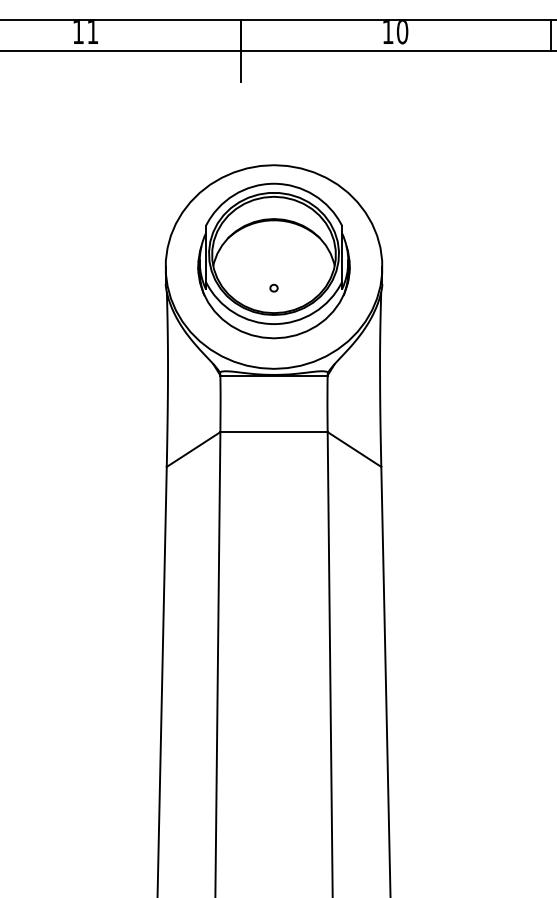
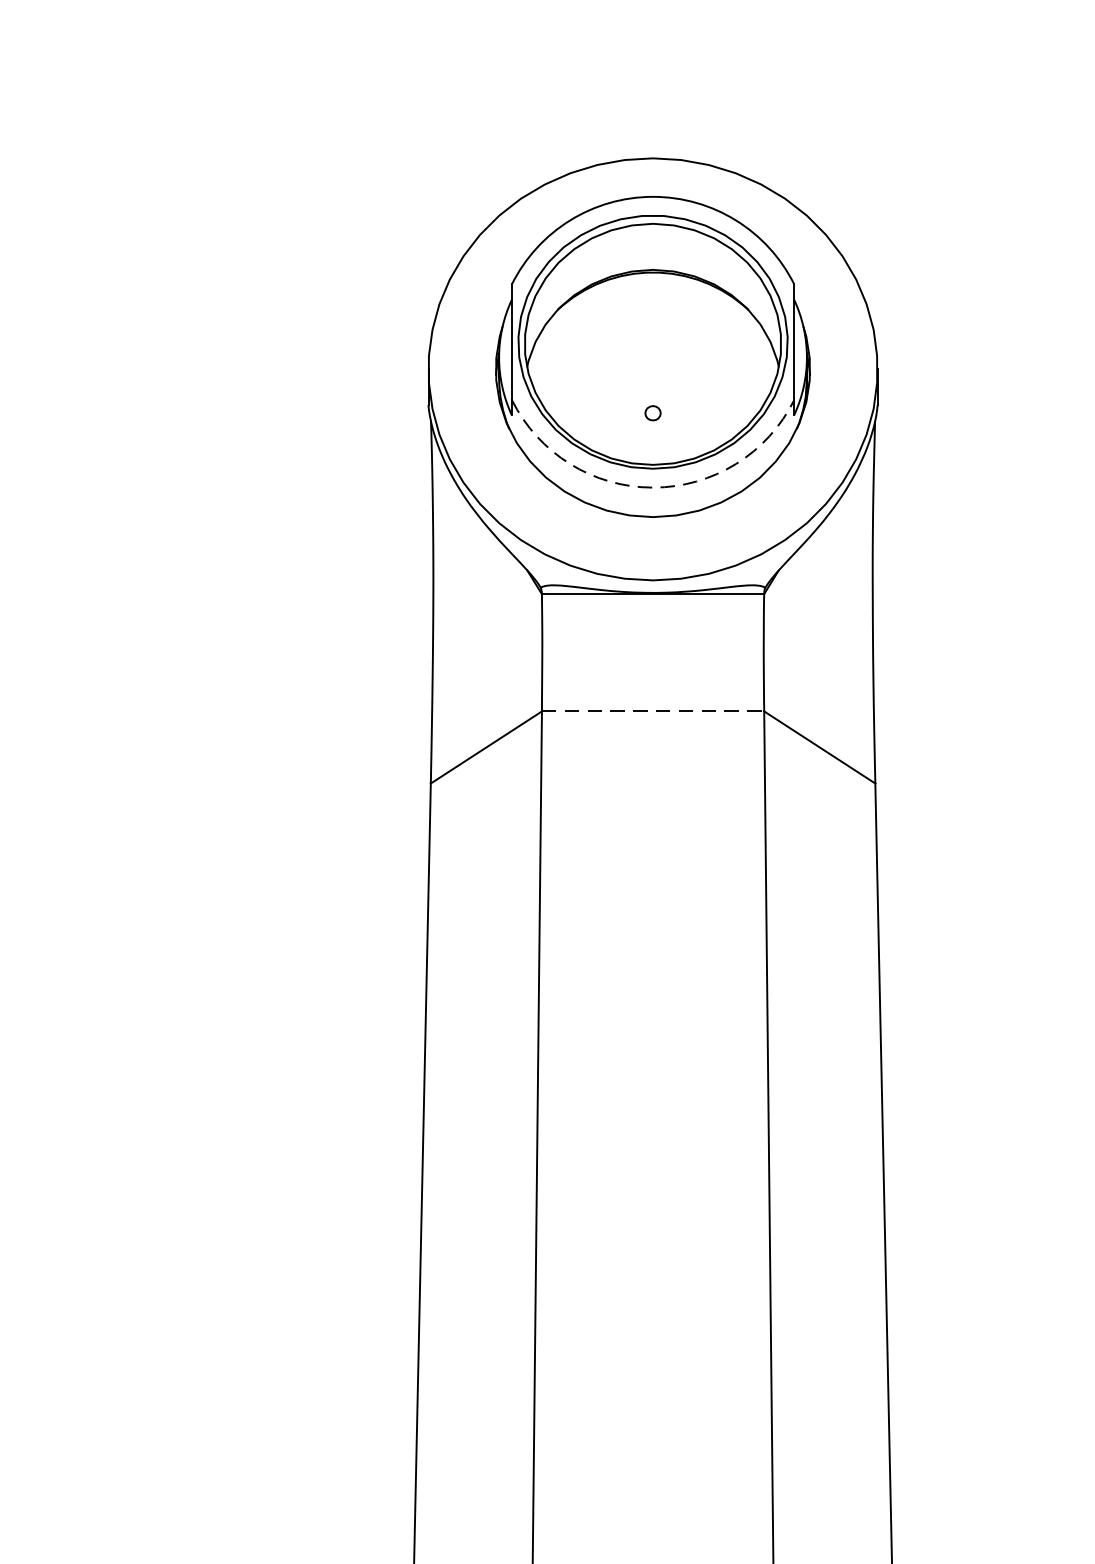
arc: (274, 324) -> (654, 488), solid -> dashed
line: (274, 432) -> (654, 712), solid -> dashed

